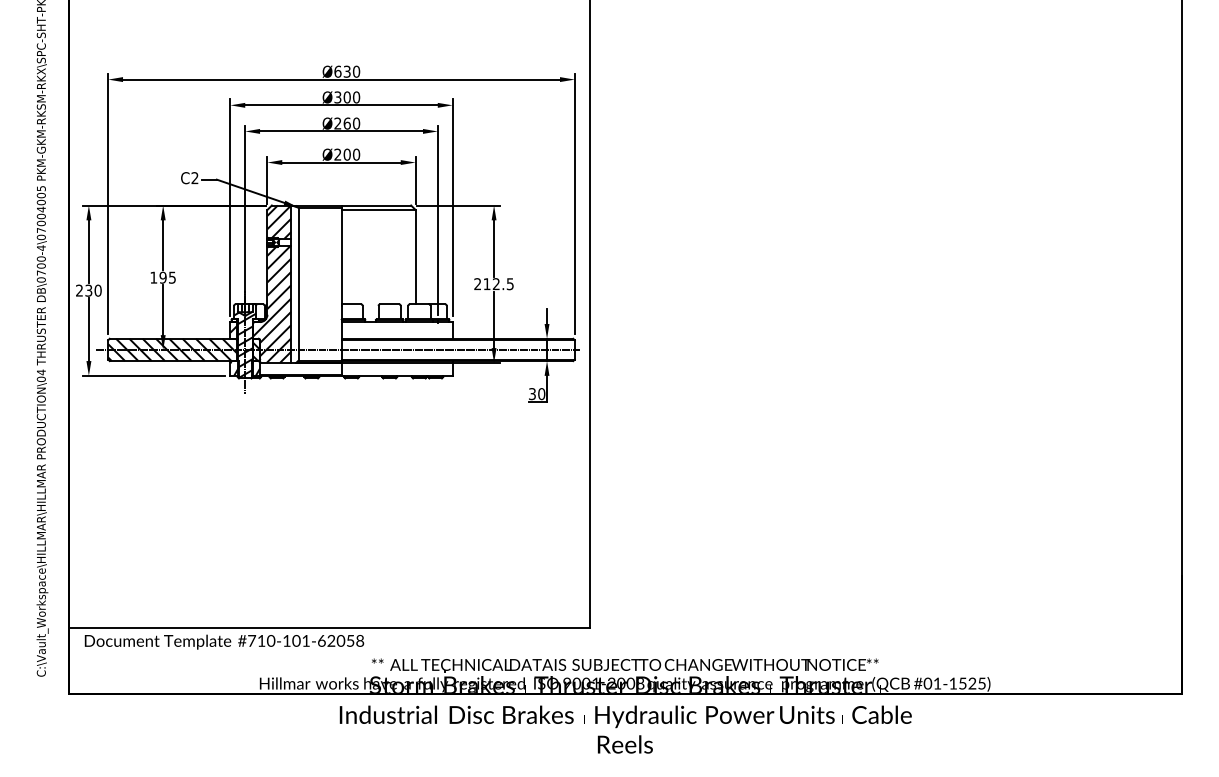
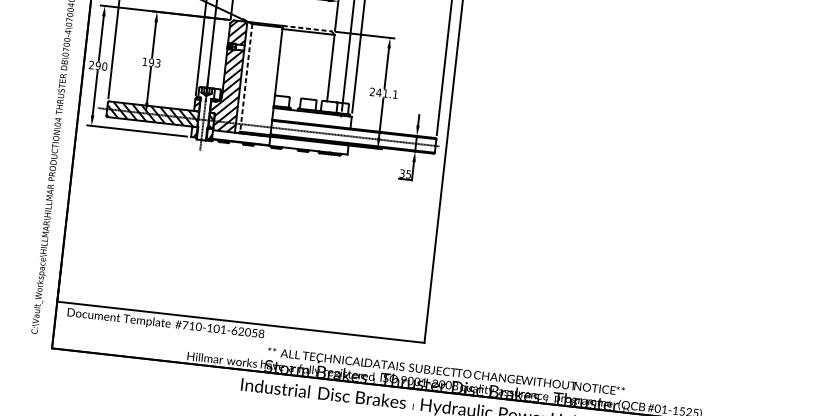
line: (376, 205) -> (307, 28), solid -> dashed
text: (172, 276) -> (158, 62), 195 -> 193
line: (298, 284) -> (246, 78), solid -> dashed
text: (498, 284) -> (387, 93), 212.5 -> 241.1
text: (88, 290) -> (97, 65), 230 -> 290
hatch: (245, 341) -> (204, 114), removed
text: (541, 394) -> (408, 174), 30 -> 35

